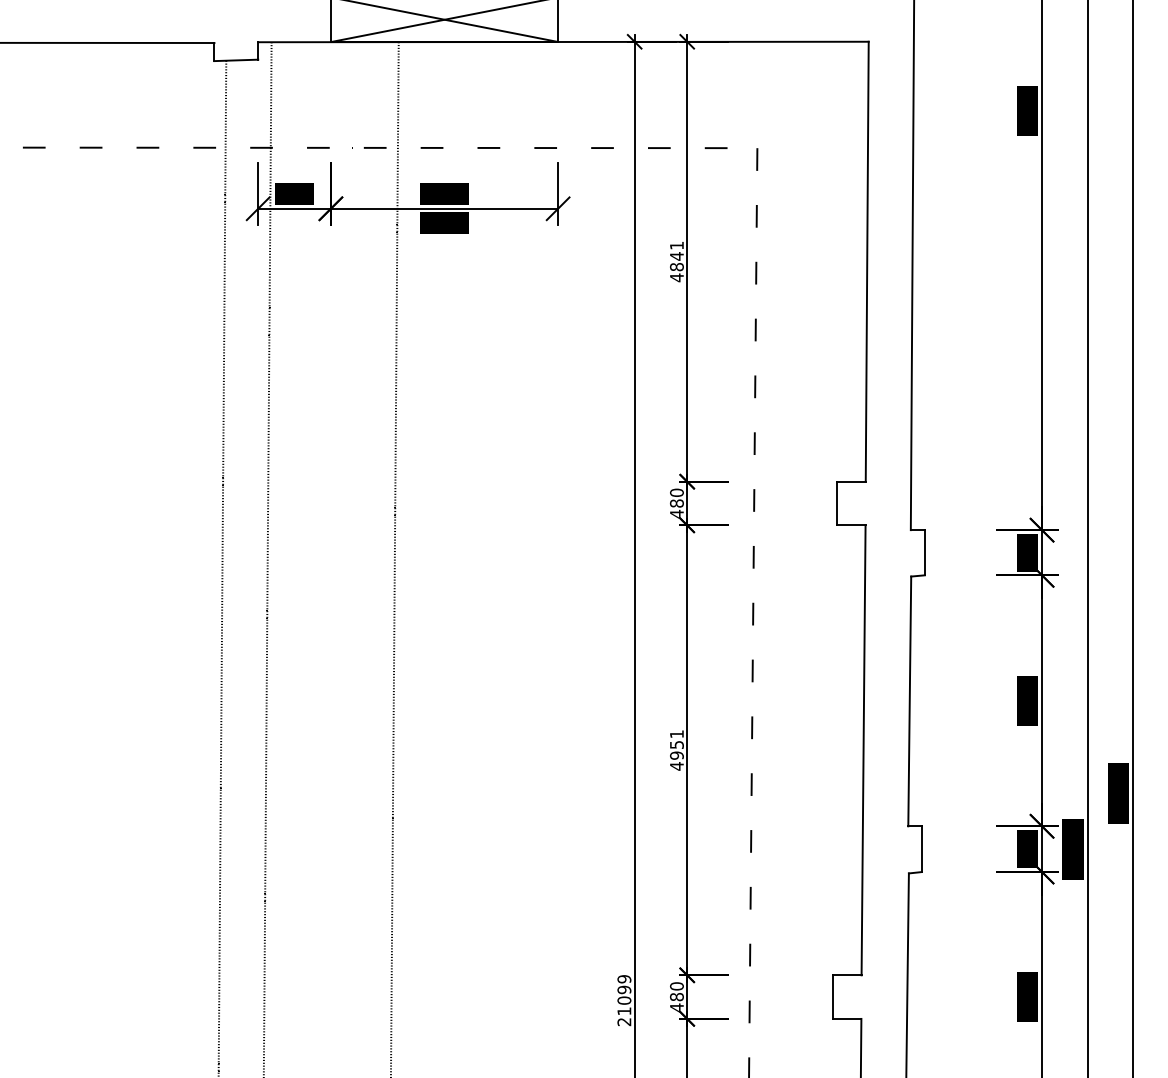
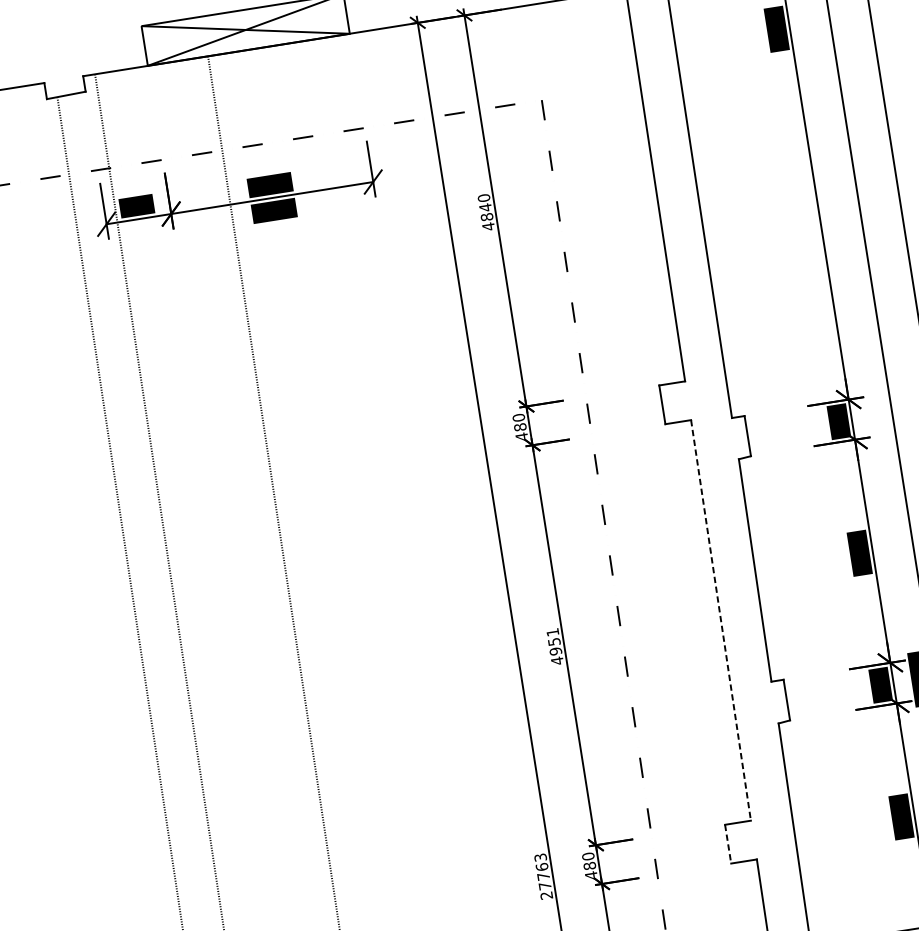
text: (676, 245) -> (483, 198), 4841 -> 4840
line: (863, 750) -> (720, 620), solid -> dashed
text: (624, 995) -> (543, 872), 21099 -> 27763
line: (832, 997) -> (728, 844), solid -> dashed

